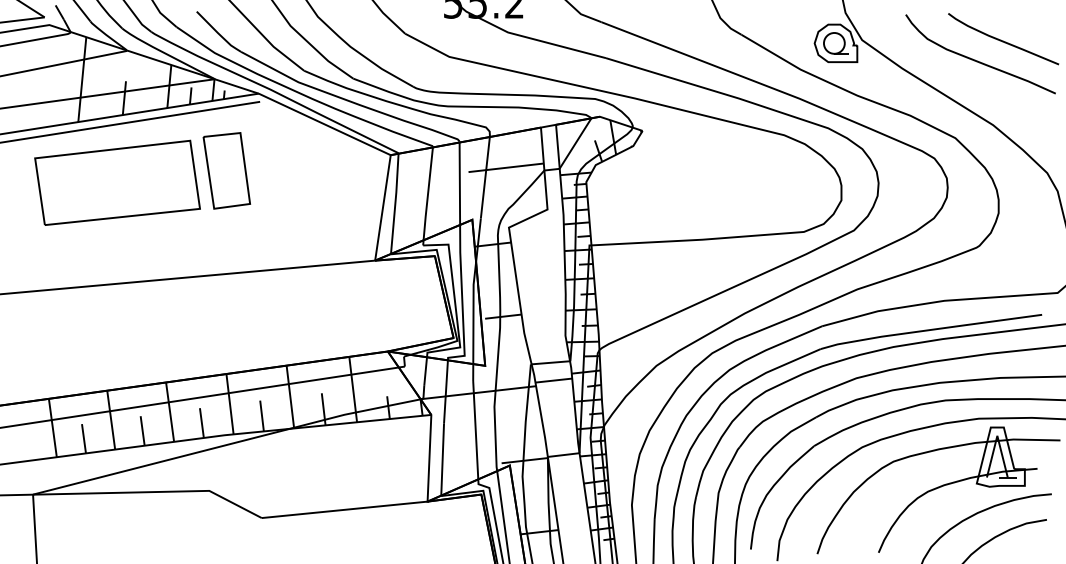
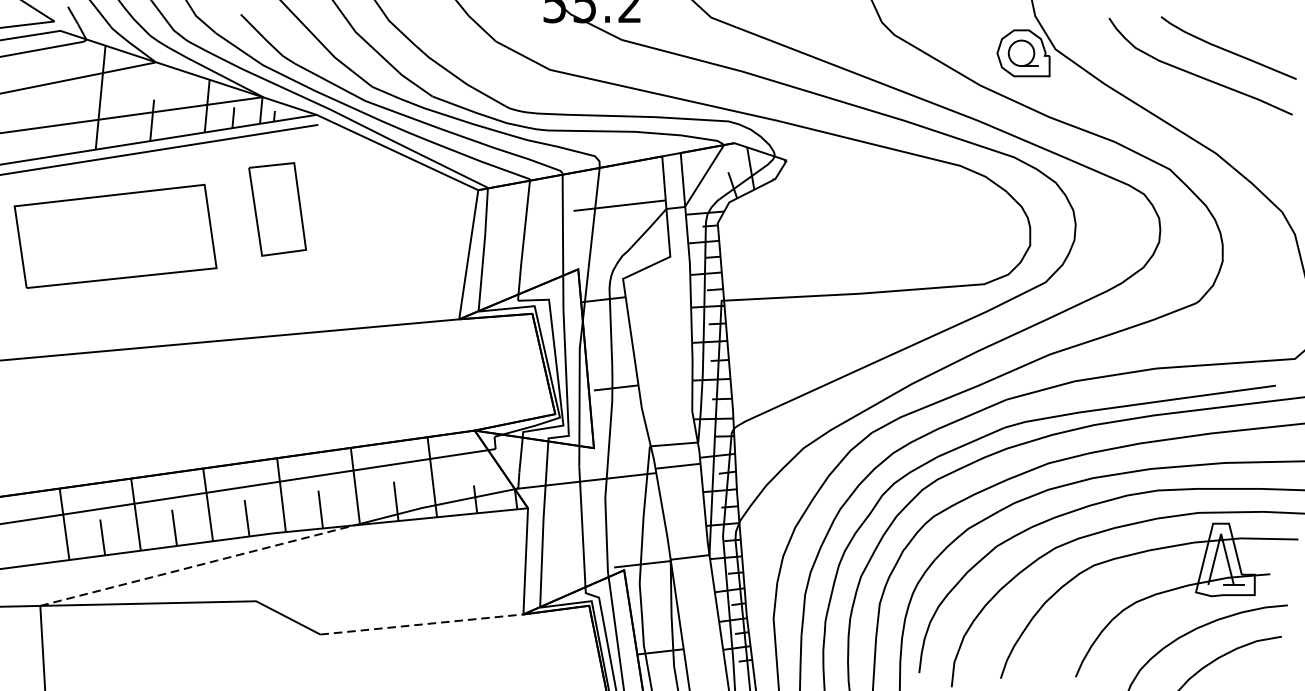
part: (117, 182) -> (115, 235), moved
line: (161, 461) -> (197, 565), solid -> dashed
line: (345, 509) -> (422, 624), solid -> dashed

